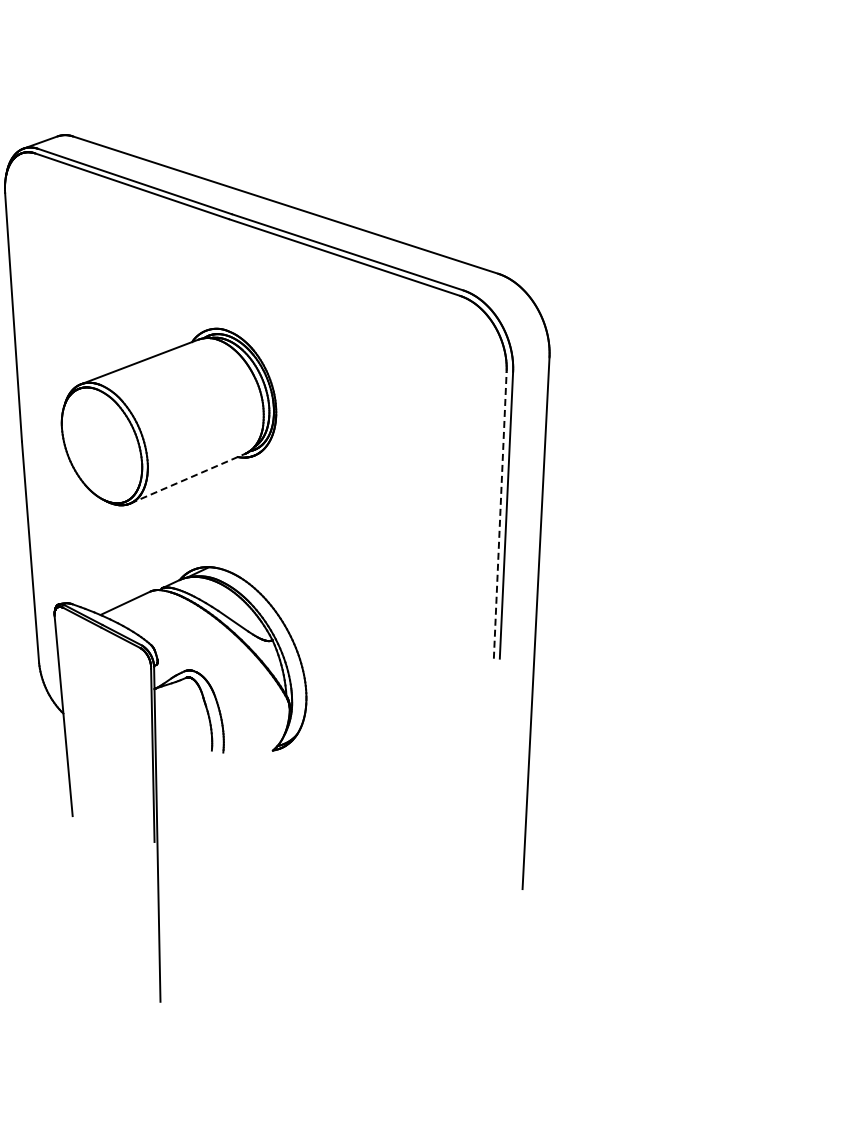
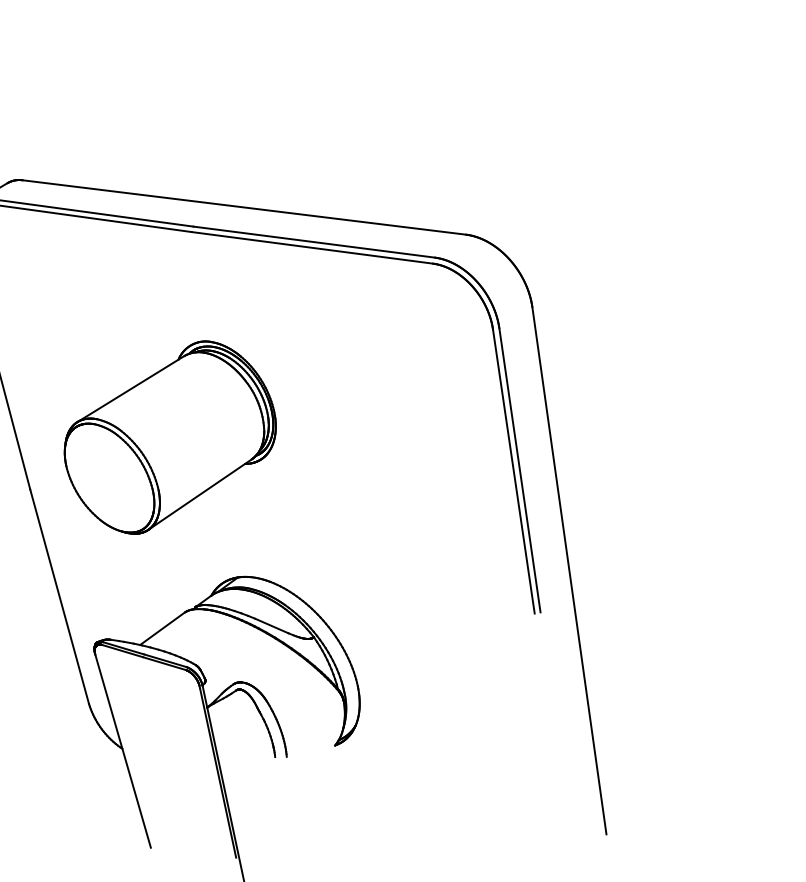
line: (188, 478) -> (200, 494), dashed -> solid
line: (500, 515) -> (514, 471), dashed -> solid

